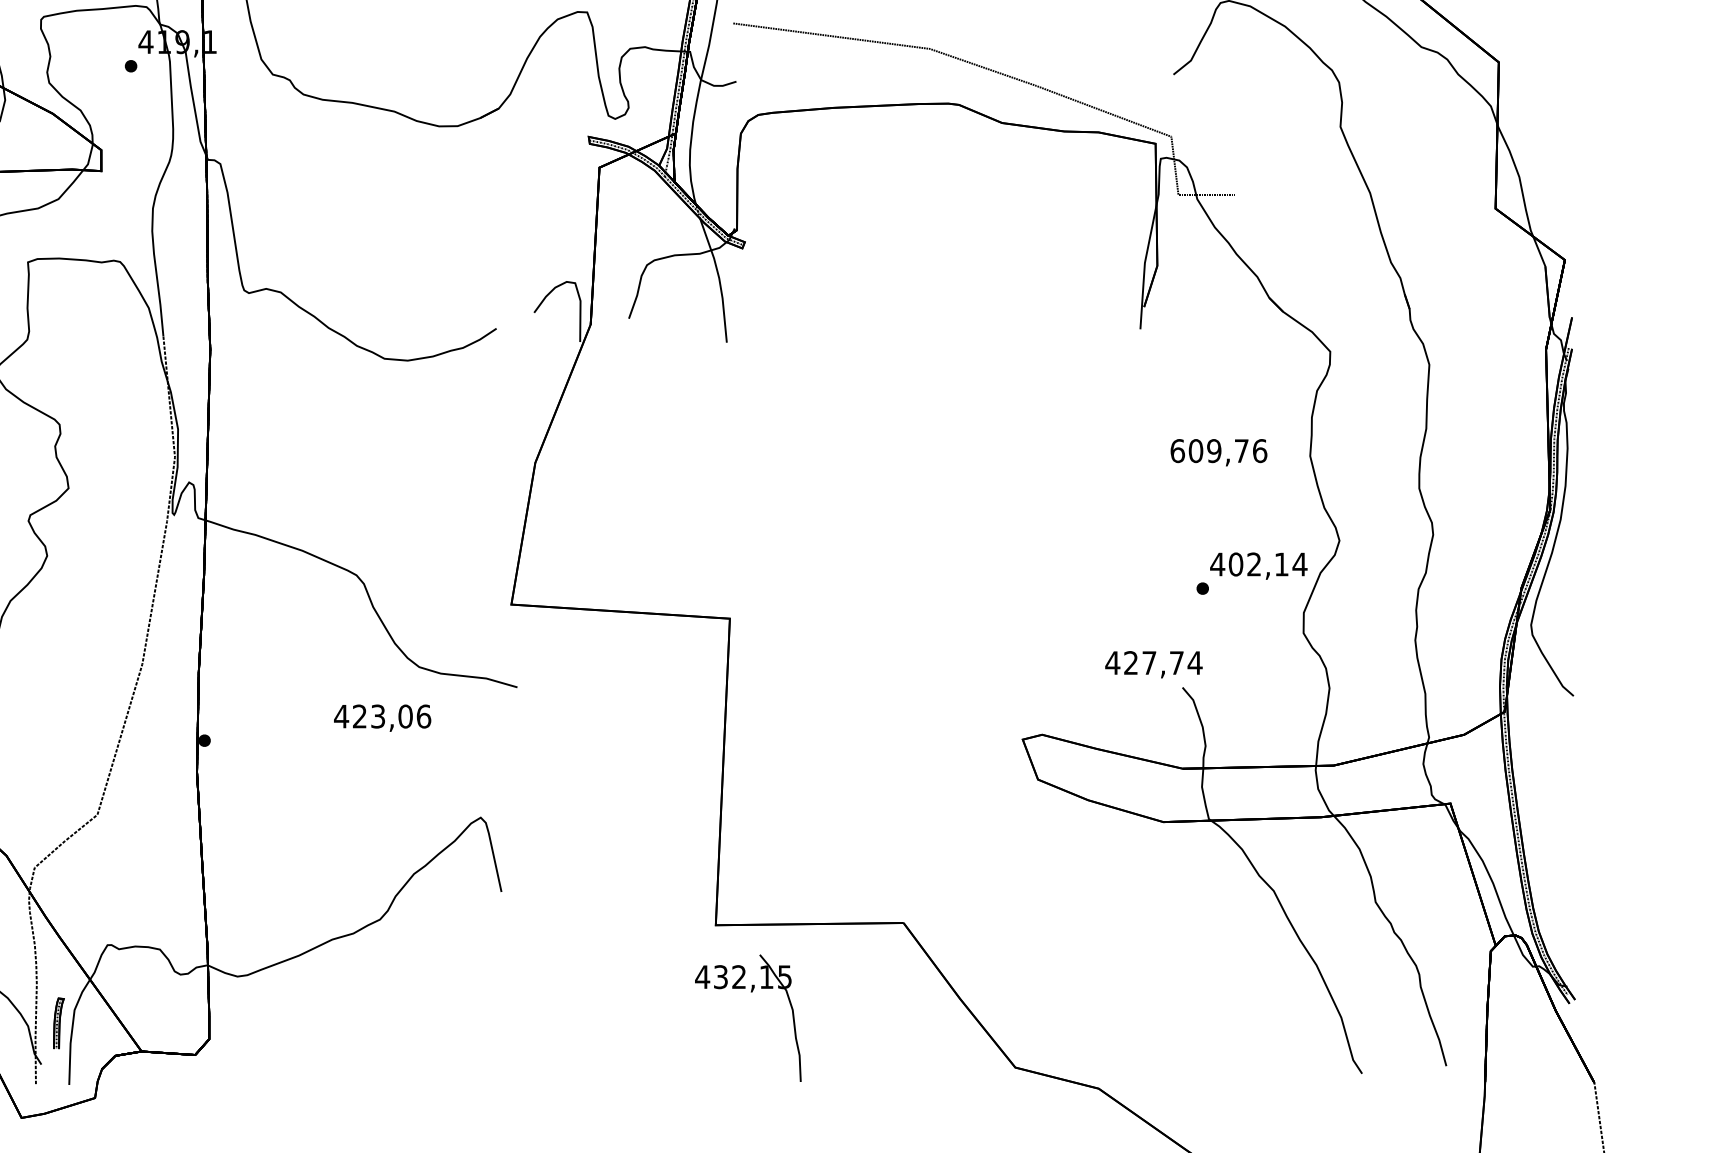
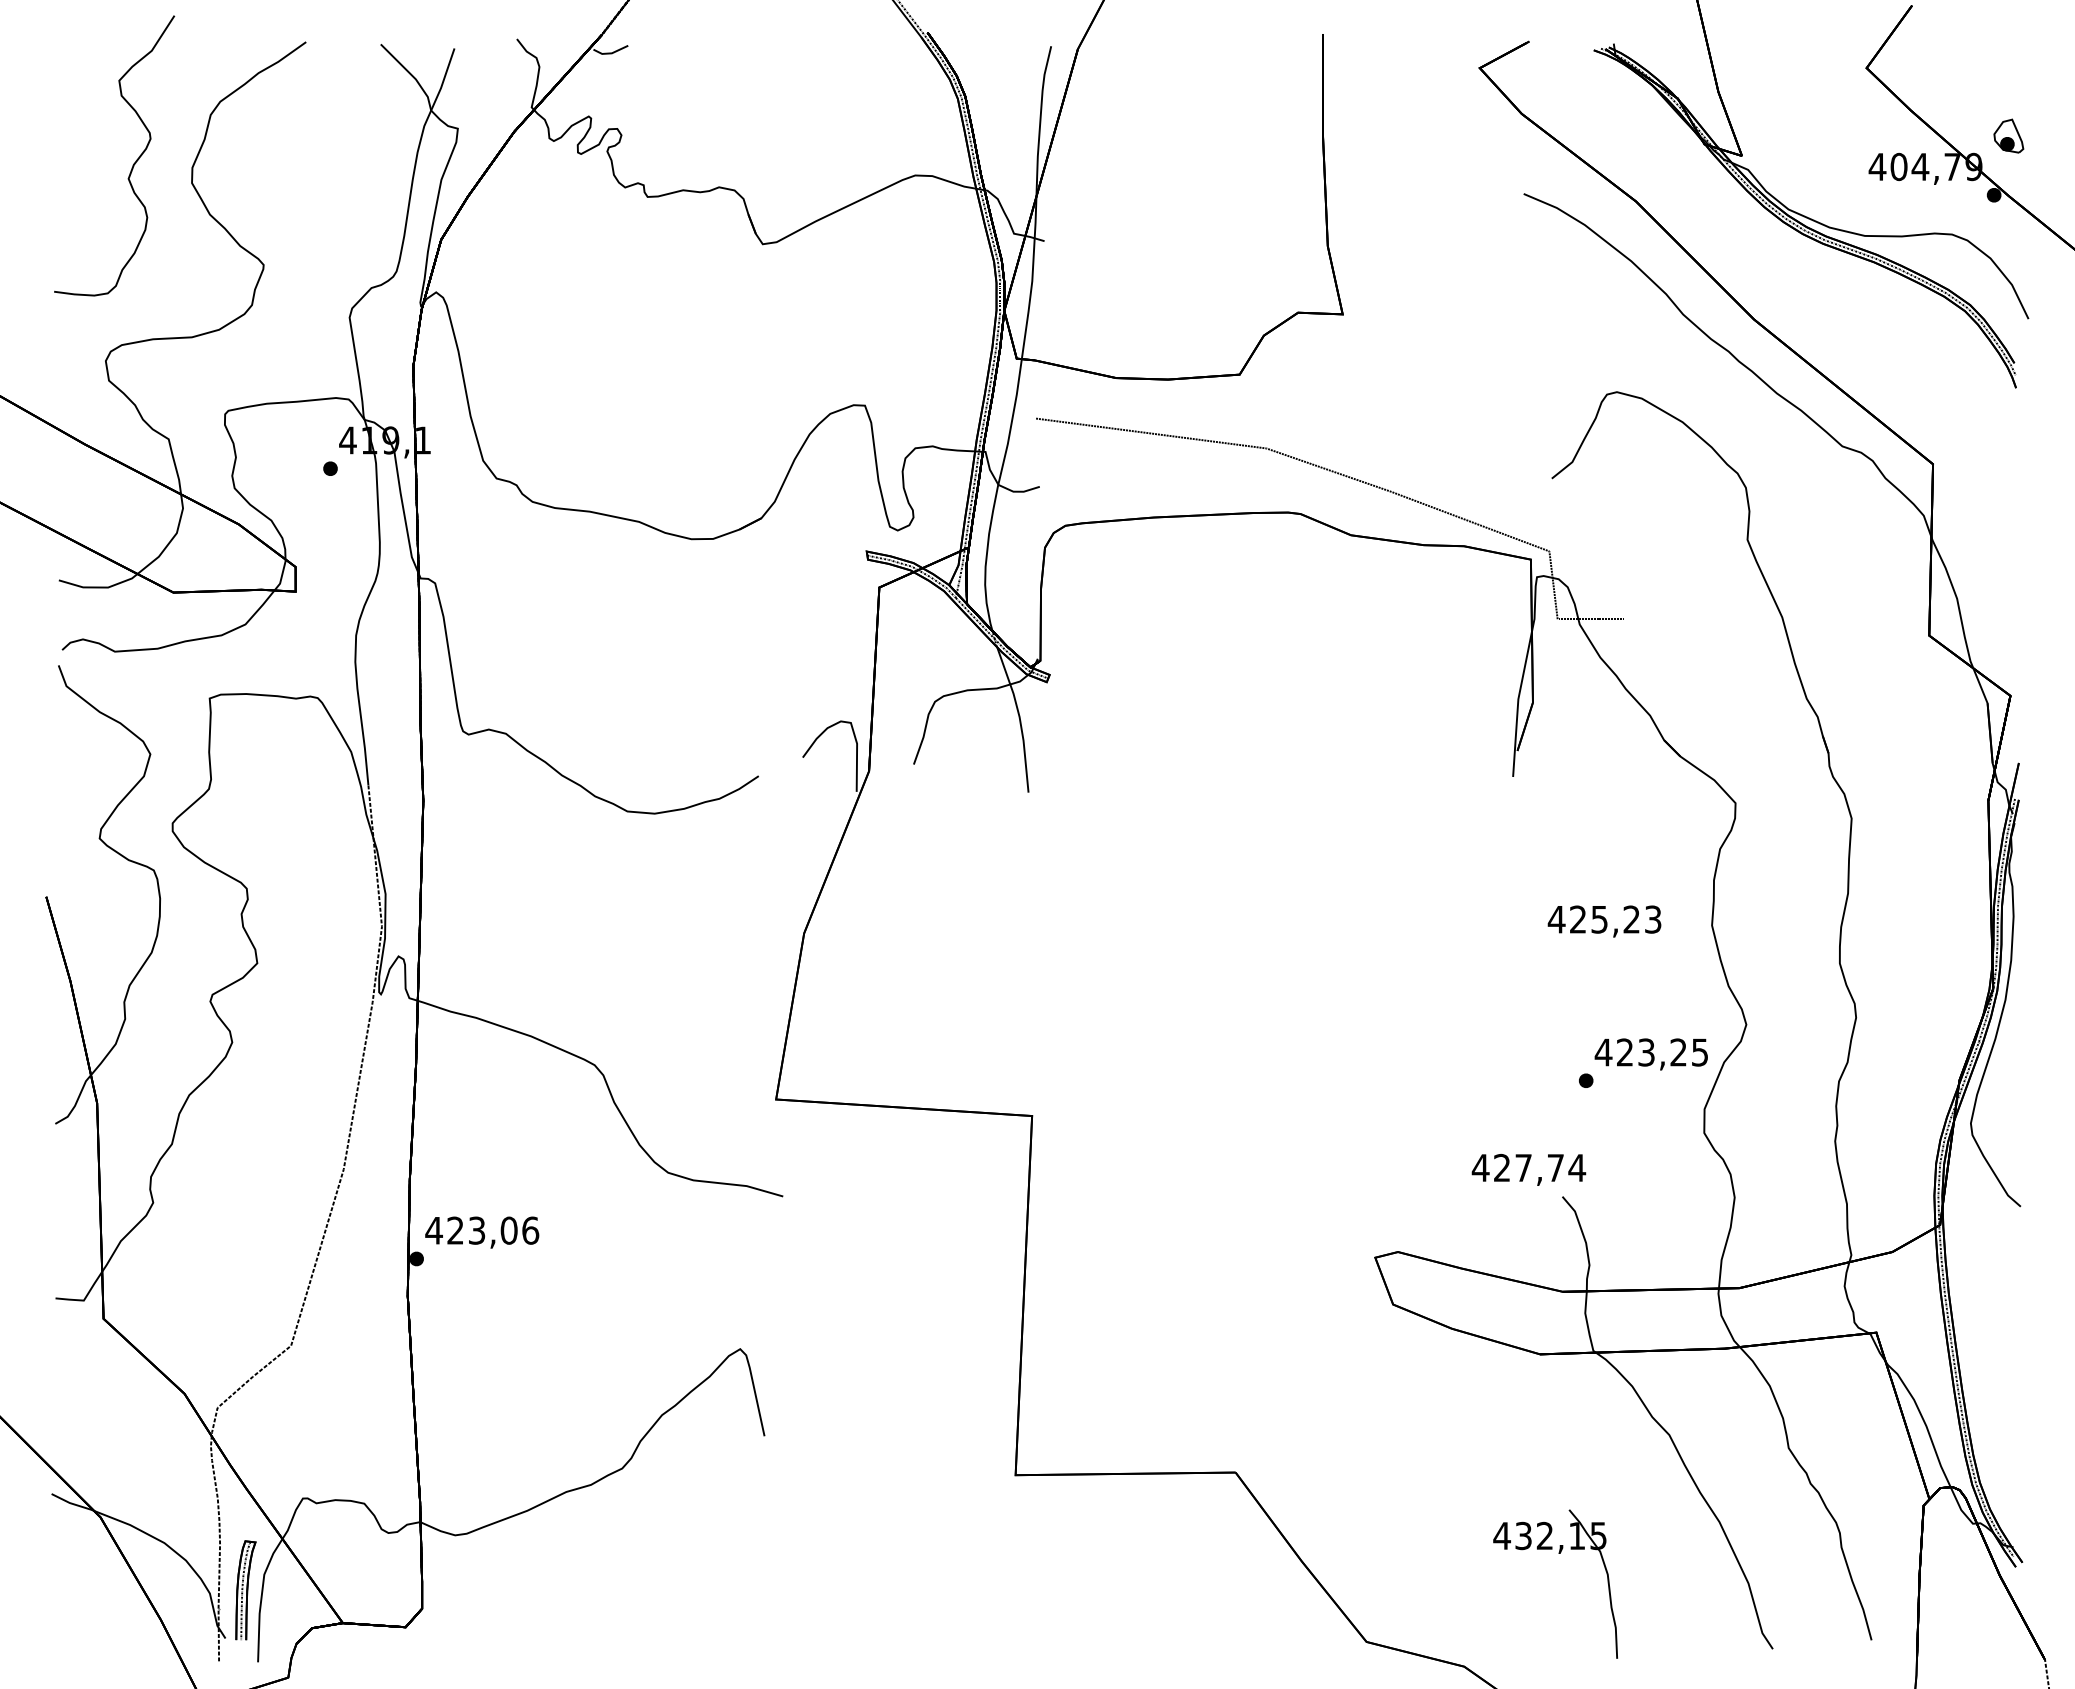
text: (1218, 450) -> (1604, 919), 609,76 -> 425,23
text: (1267, 564) -> (1662, 1052), 402,14 -> 423,25
text: (382, 718) -> (482, 1232), moved
part: (750, 992) -> (1558, 1553), moved
part: (58, 1023) -> (245, 1590), size x1.67

